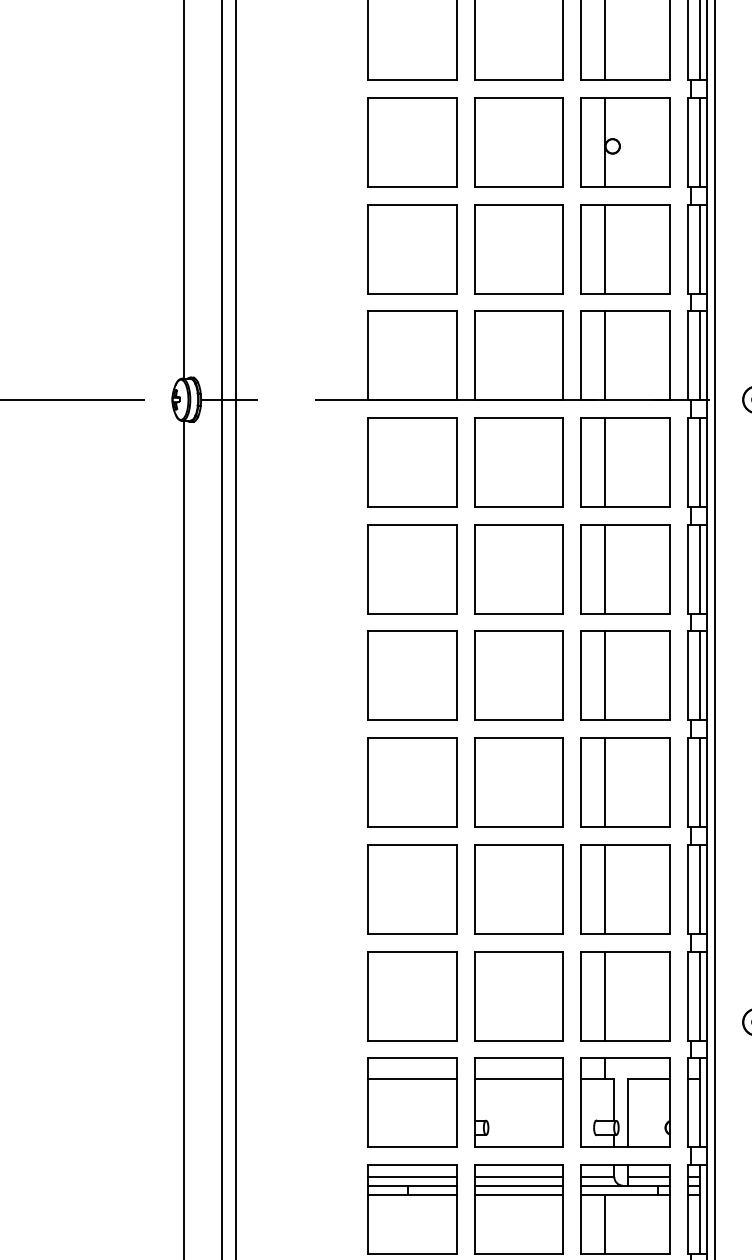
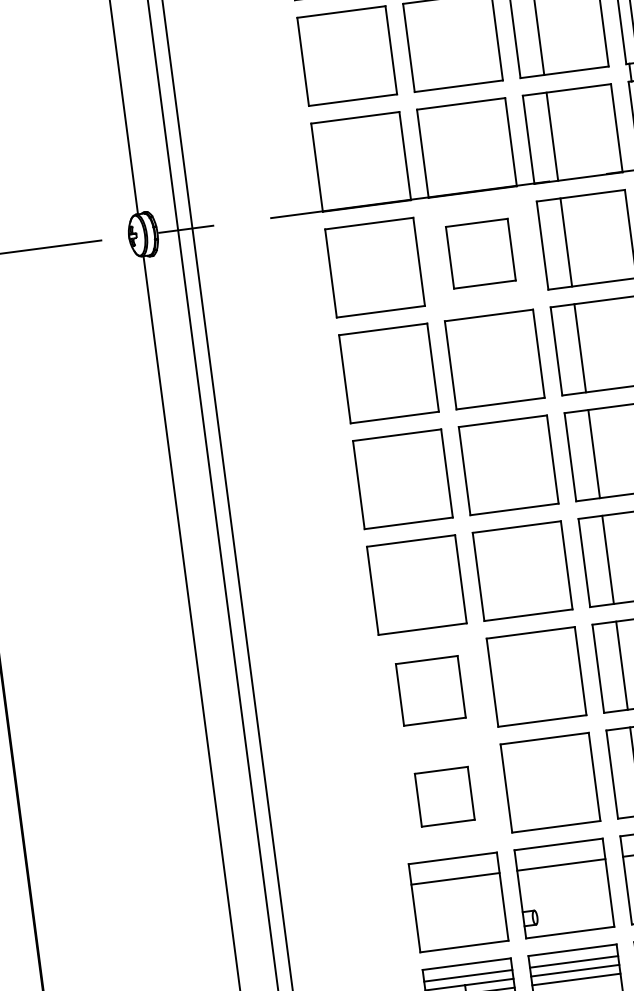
part: (518, 462) -> (480, 253), size x0.7
part: (412, 889) -> (431, 690), size x0.7
part: (412, 996) -> (444, 797), size x0.6

